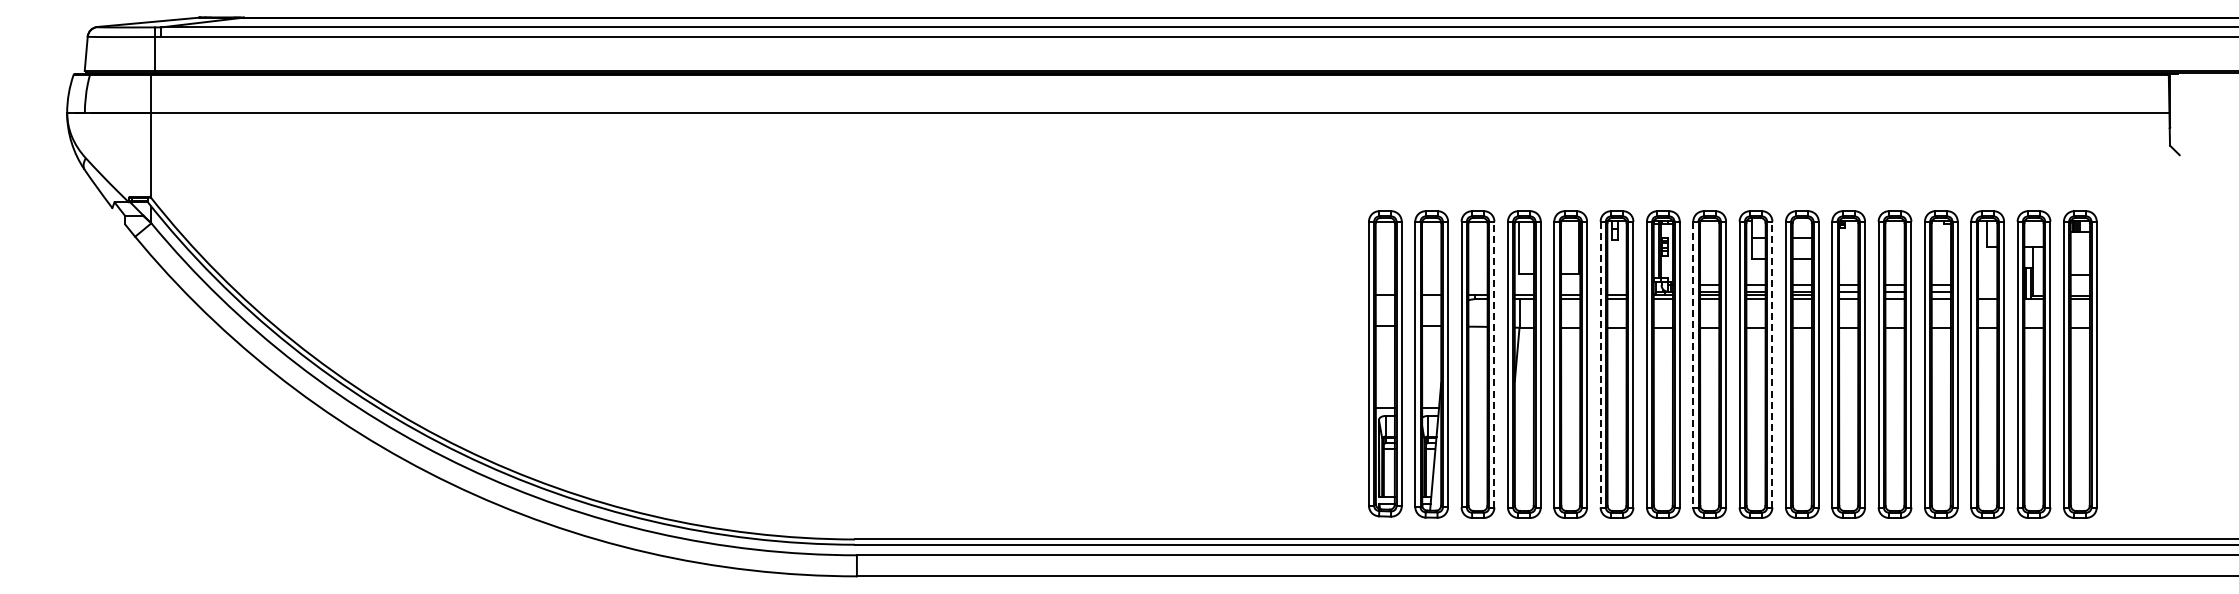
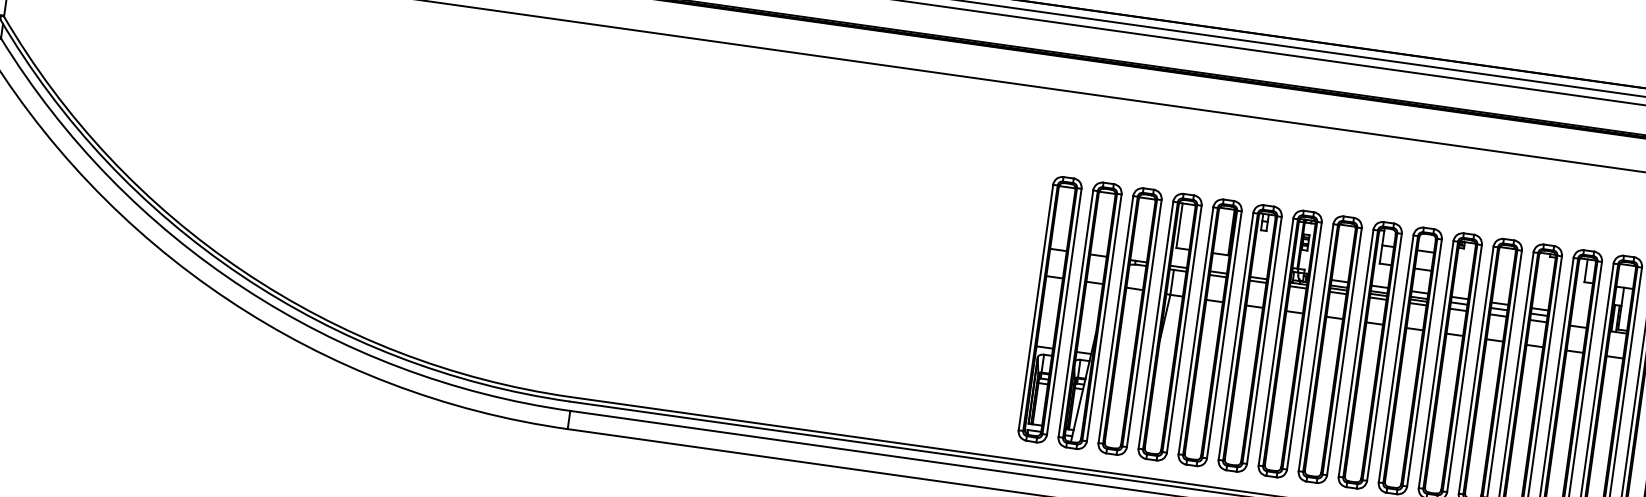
line: (1494, 364) -> (1144, 323), dashed -> solid
line: (1600, 364) -> (1235, 336), dashed -> solid
line: (1693, 364) -> (1316, 347), dashed -> solid
line: (1772, 364) -> (1384, 357), dashed -> solid

